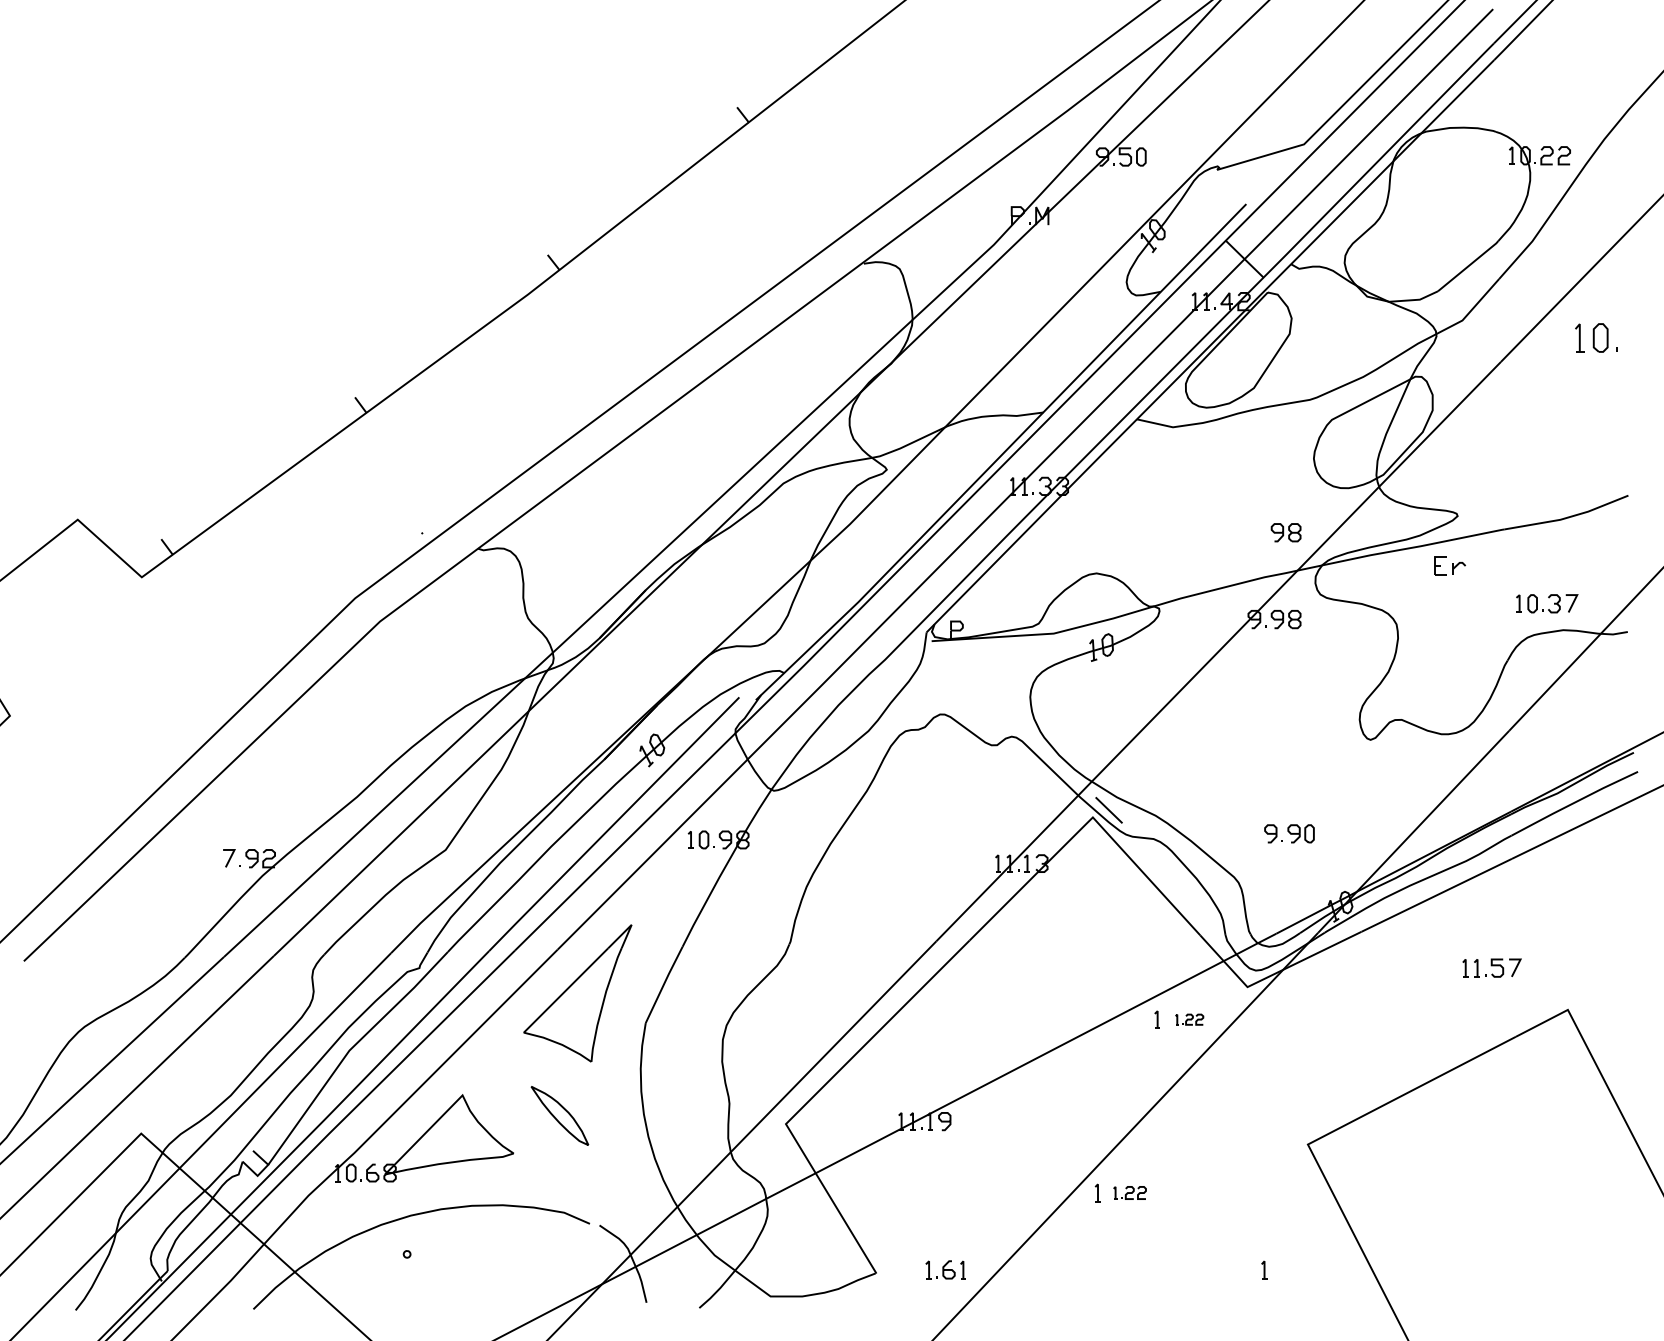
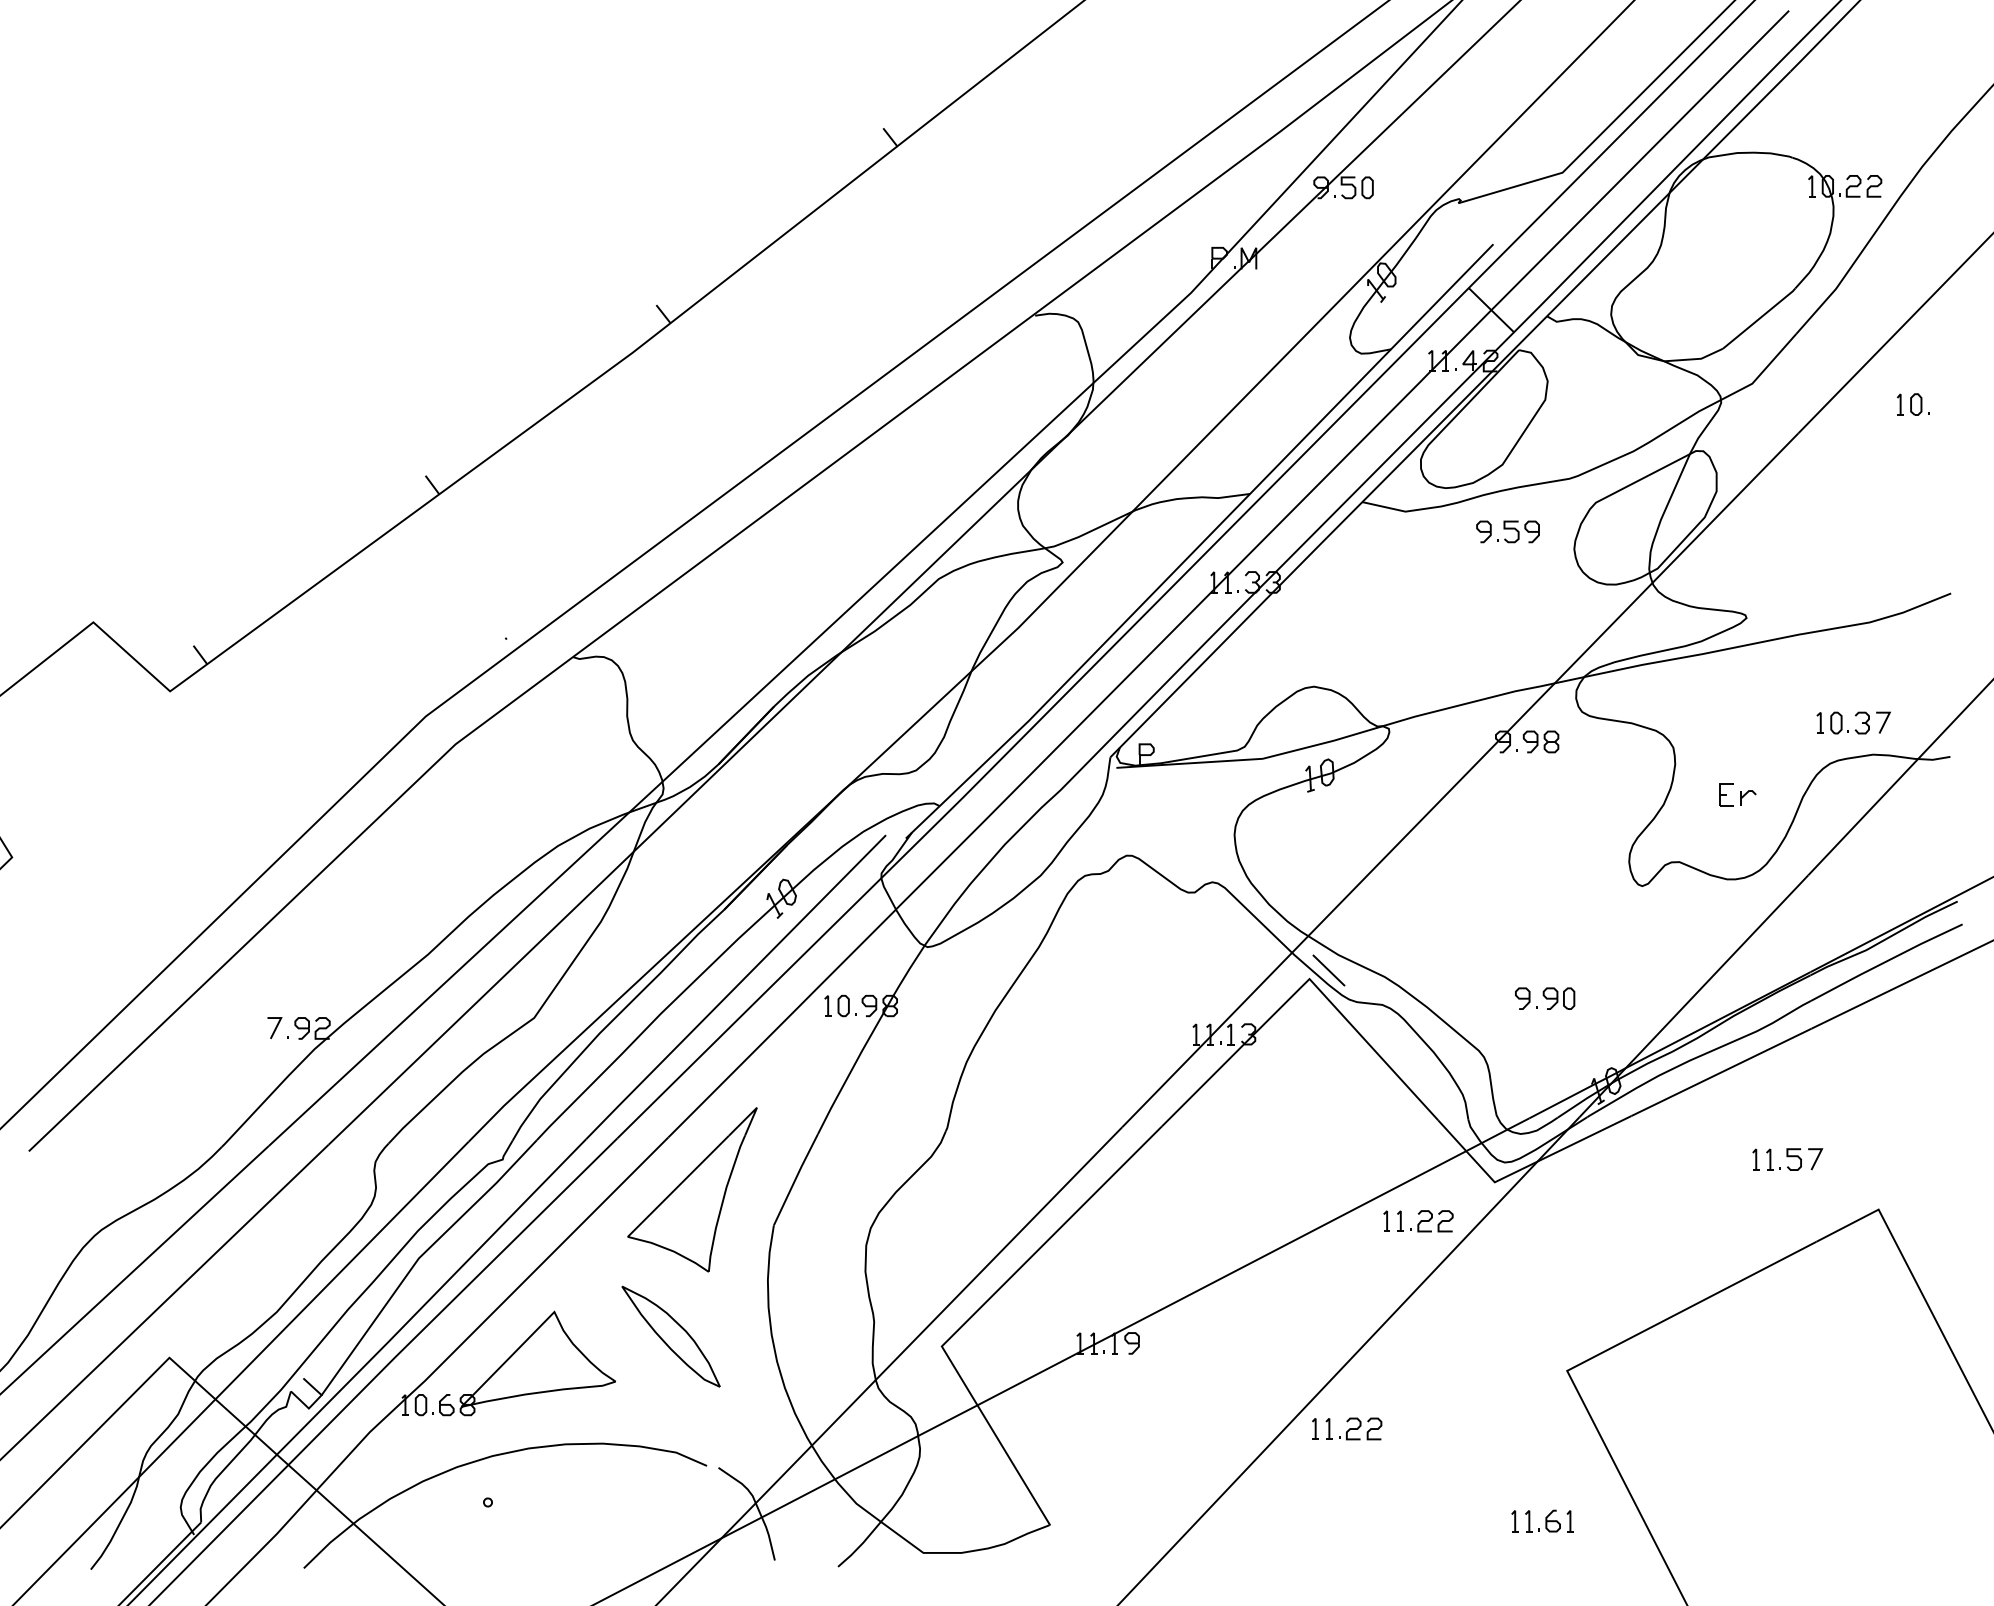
part: (1597, 337) -> (1913, 404), size x0.62
part: (1258, 443) -> (1507, 531), added
part: (1285, 532) -> (1540, 637), removed
part: (1450, 565) -> (1737, 794), moved
part: (1189, 1019) -> (1425, 1221), size x1.67
part: (559, 1115) -> (670, 1336), size x1.43
part: (1129, 1192) -> (1353, 1428), size x1.43
part: (945, 1269) -> (1549, 1520), moved

